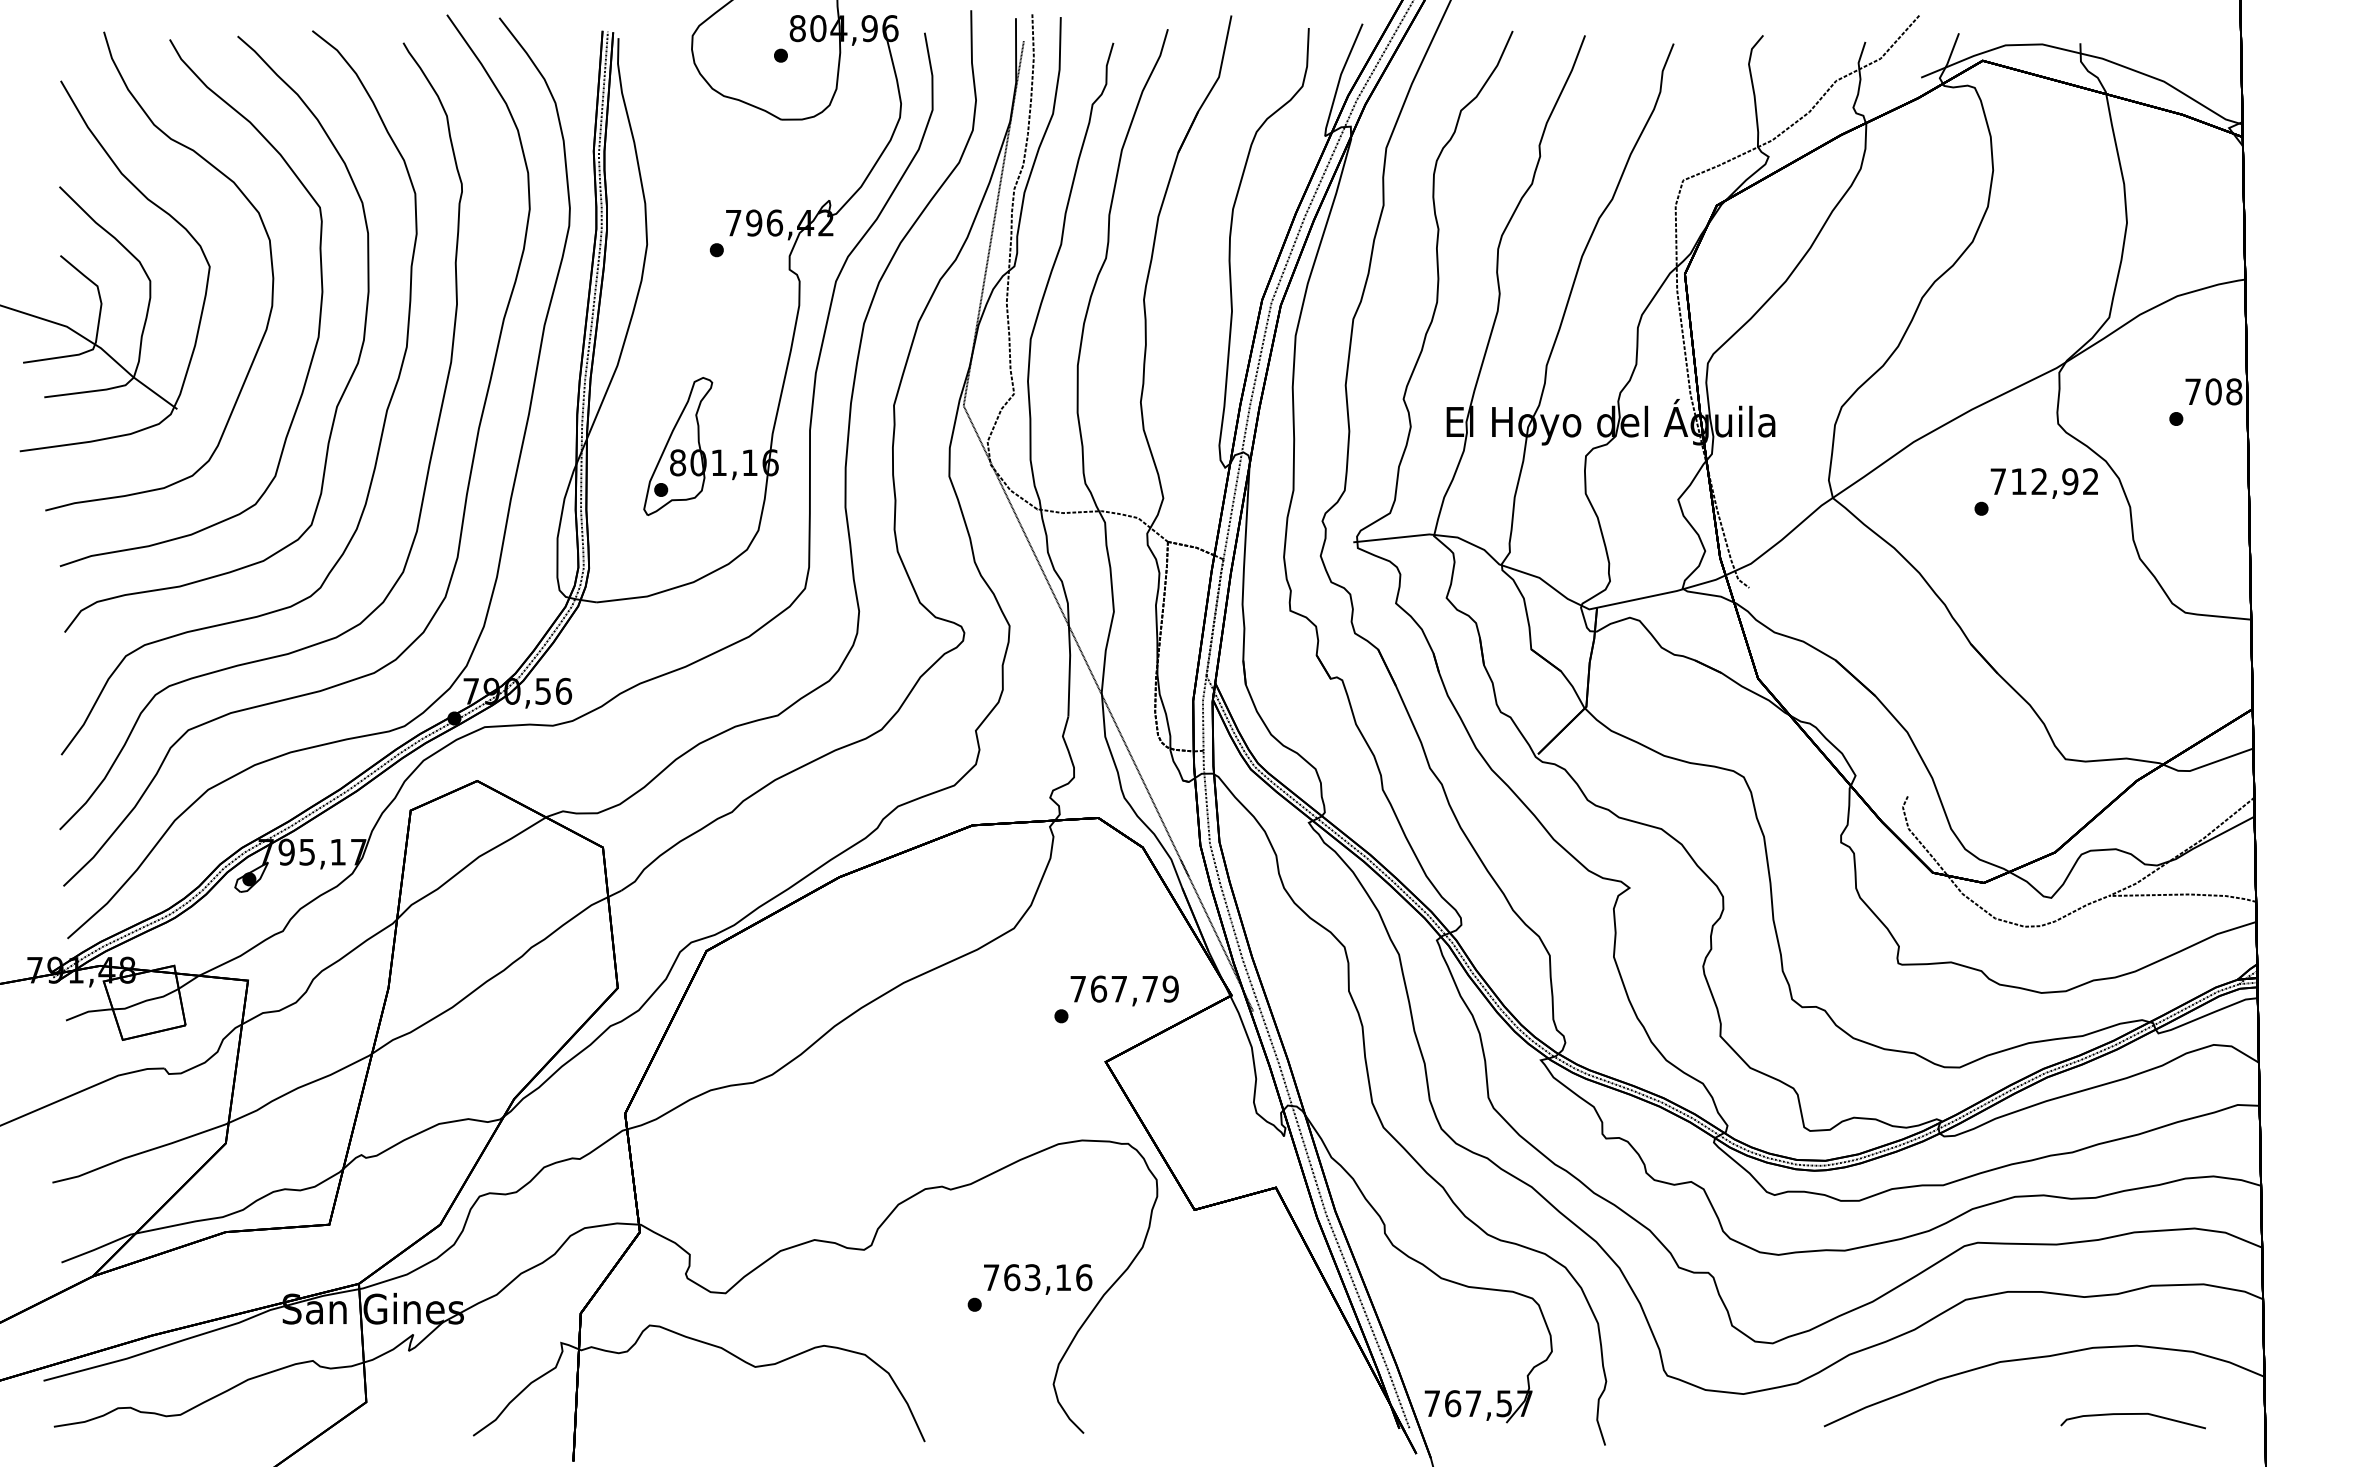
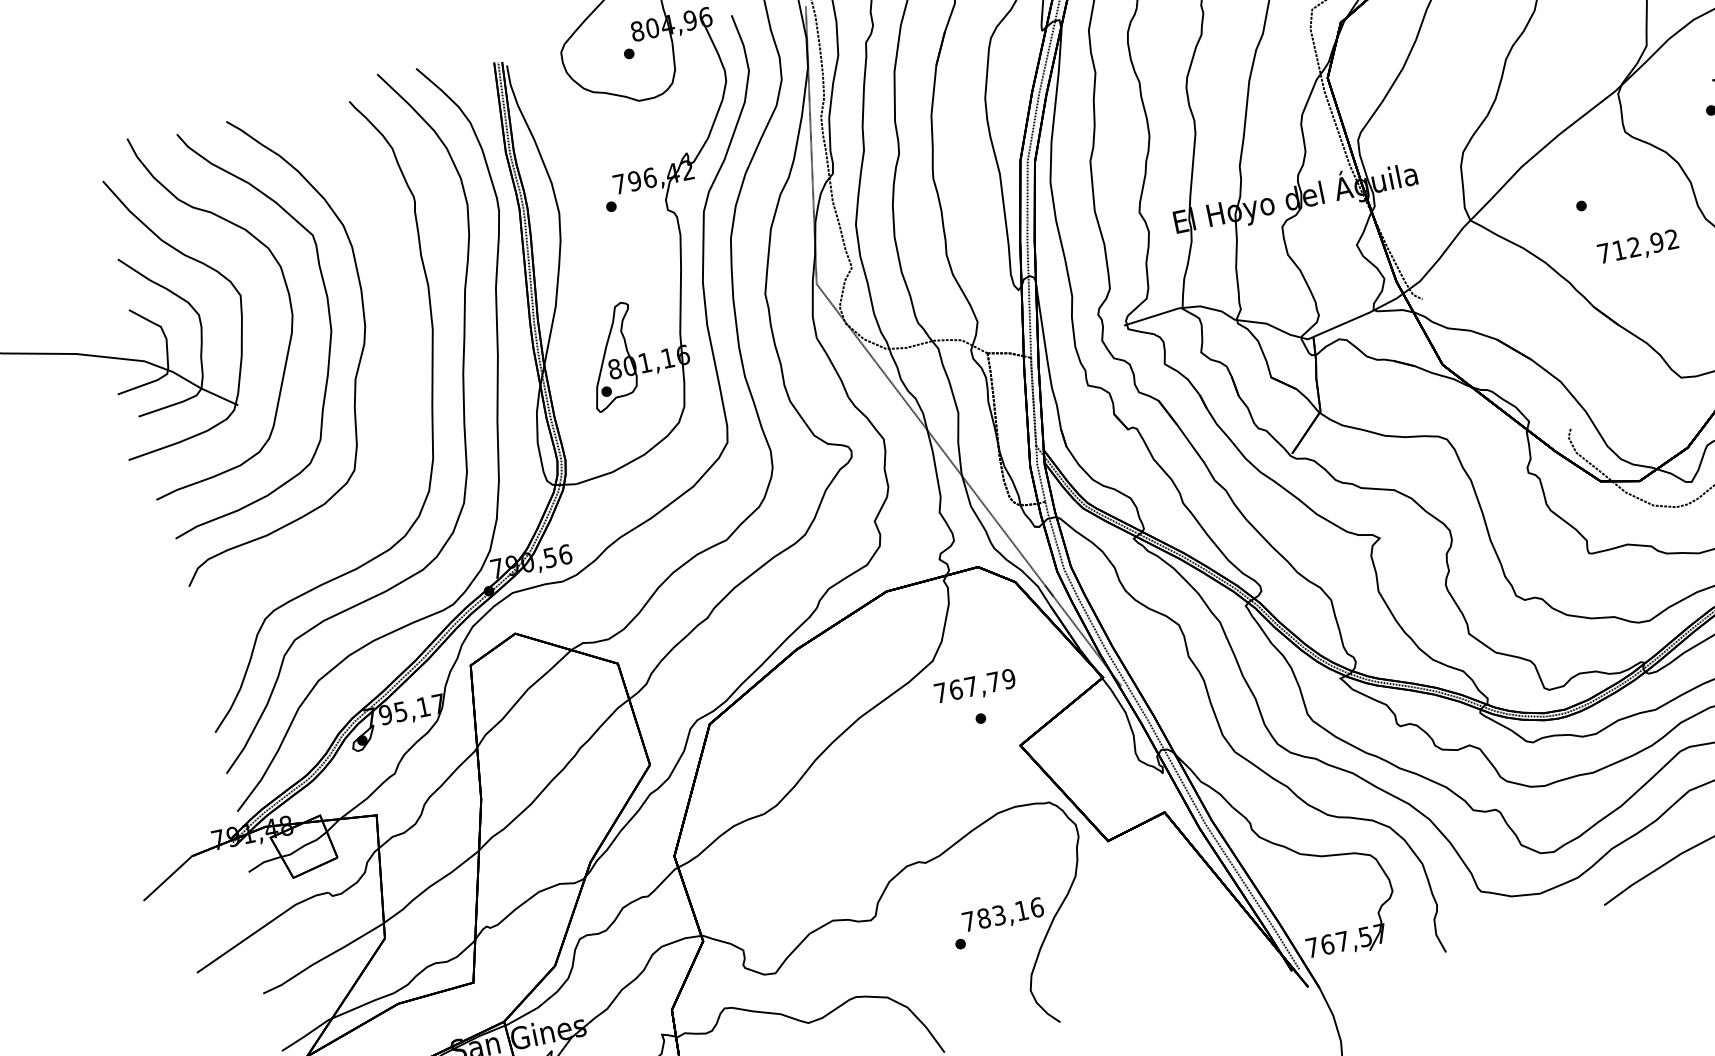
curve: (383, 421) -> (391, 383), removed
text: (2043, 483) -> (1637, 247), moved
text: (1124, 990) -> (975, 686), moved
text: (1012, 1277) -> (984, 918), 763,16 -> 783,16

